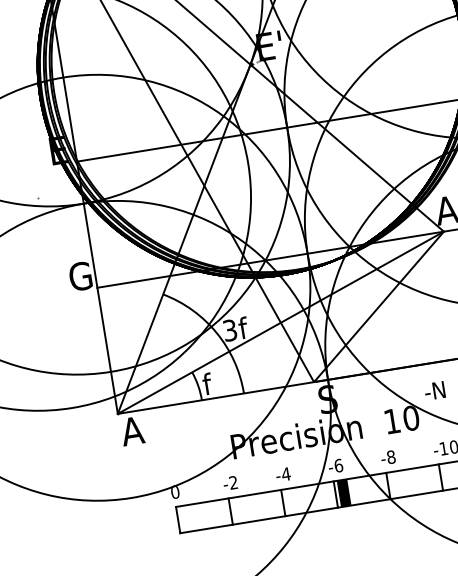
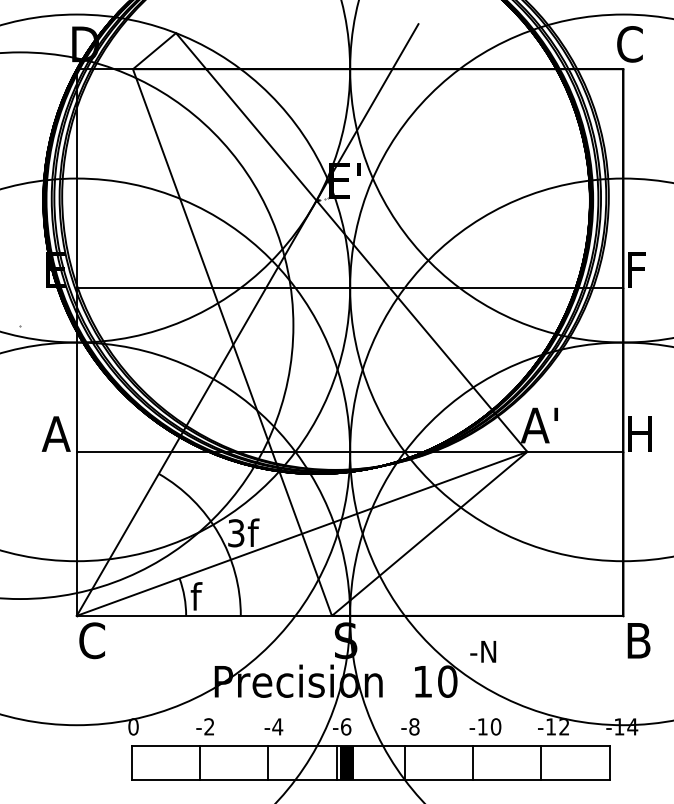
text: (79, 276) -> (56, 433), G -> A
text: (132, 431) -> (91, 640), A -> C

